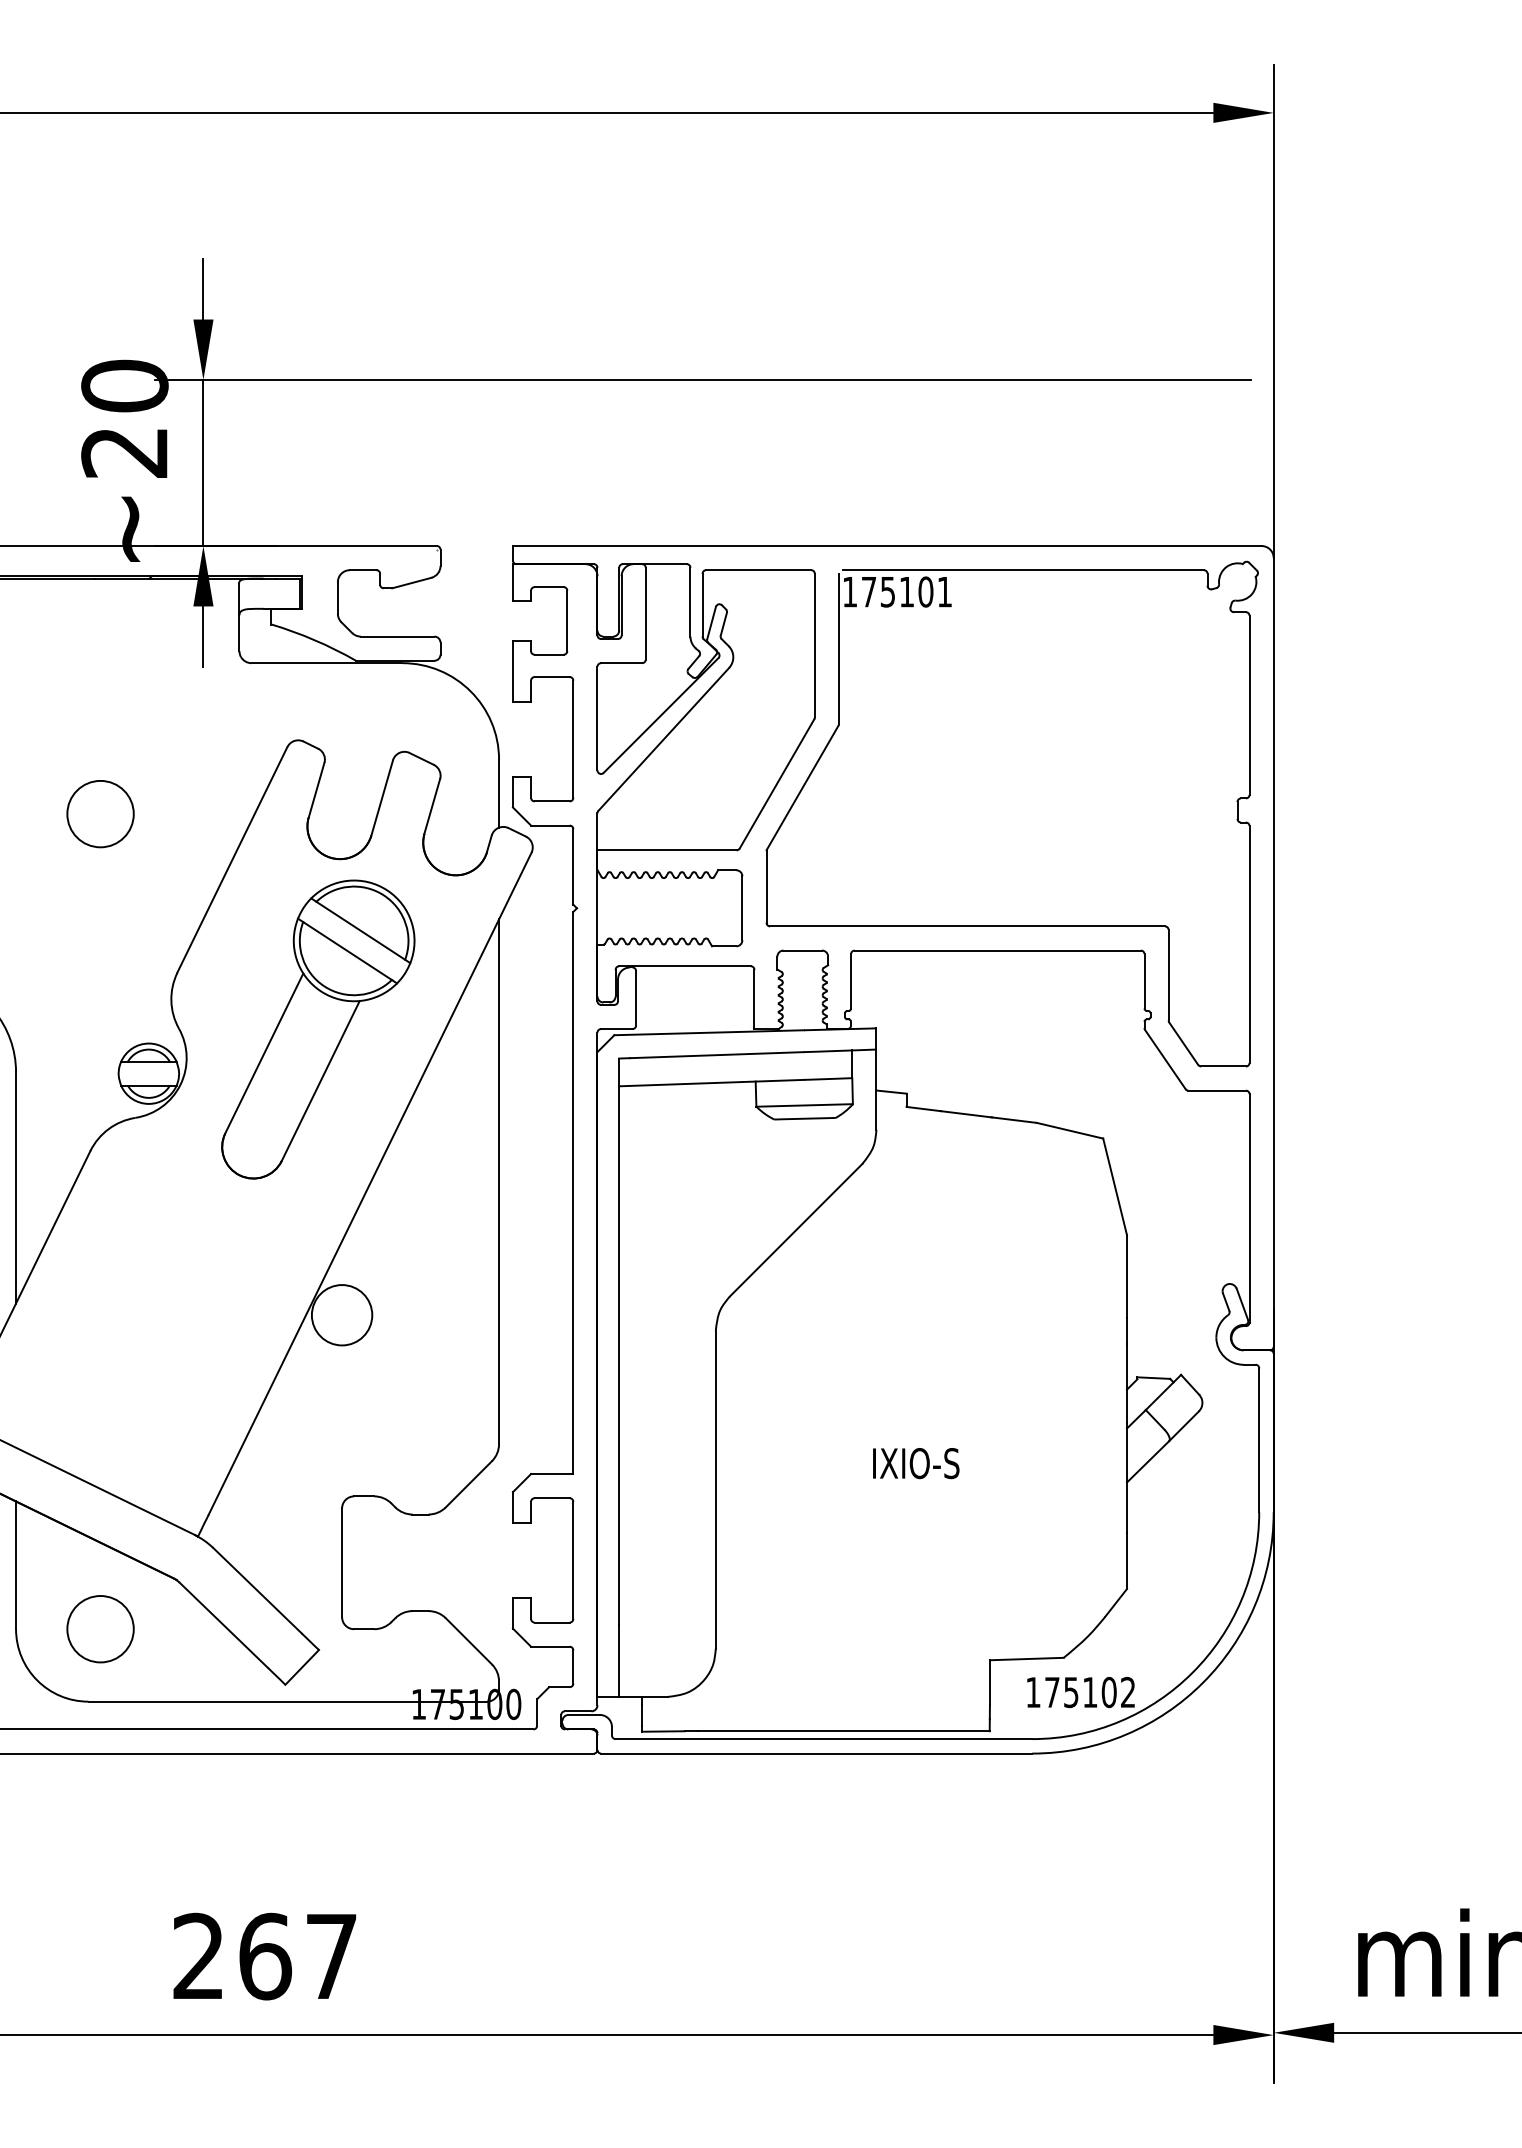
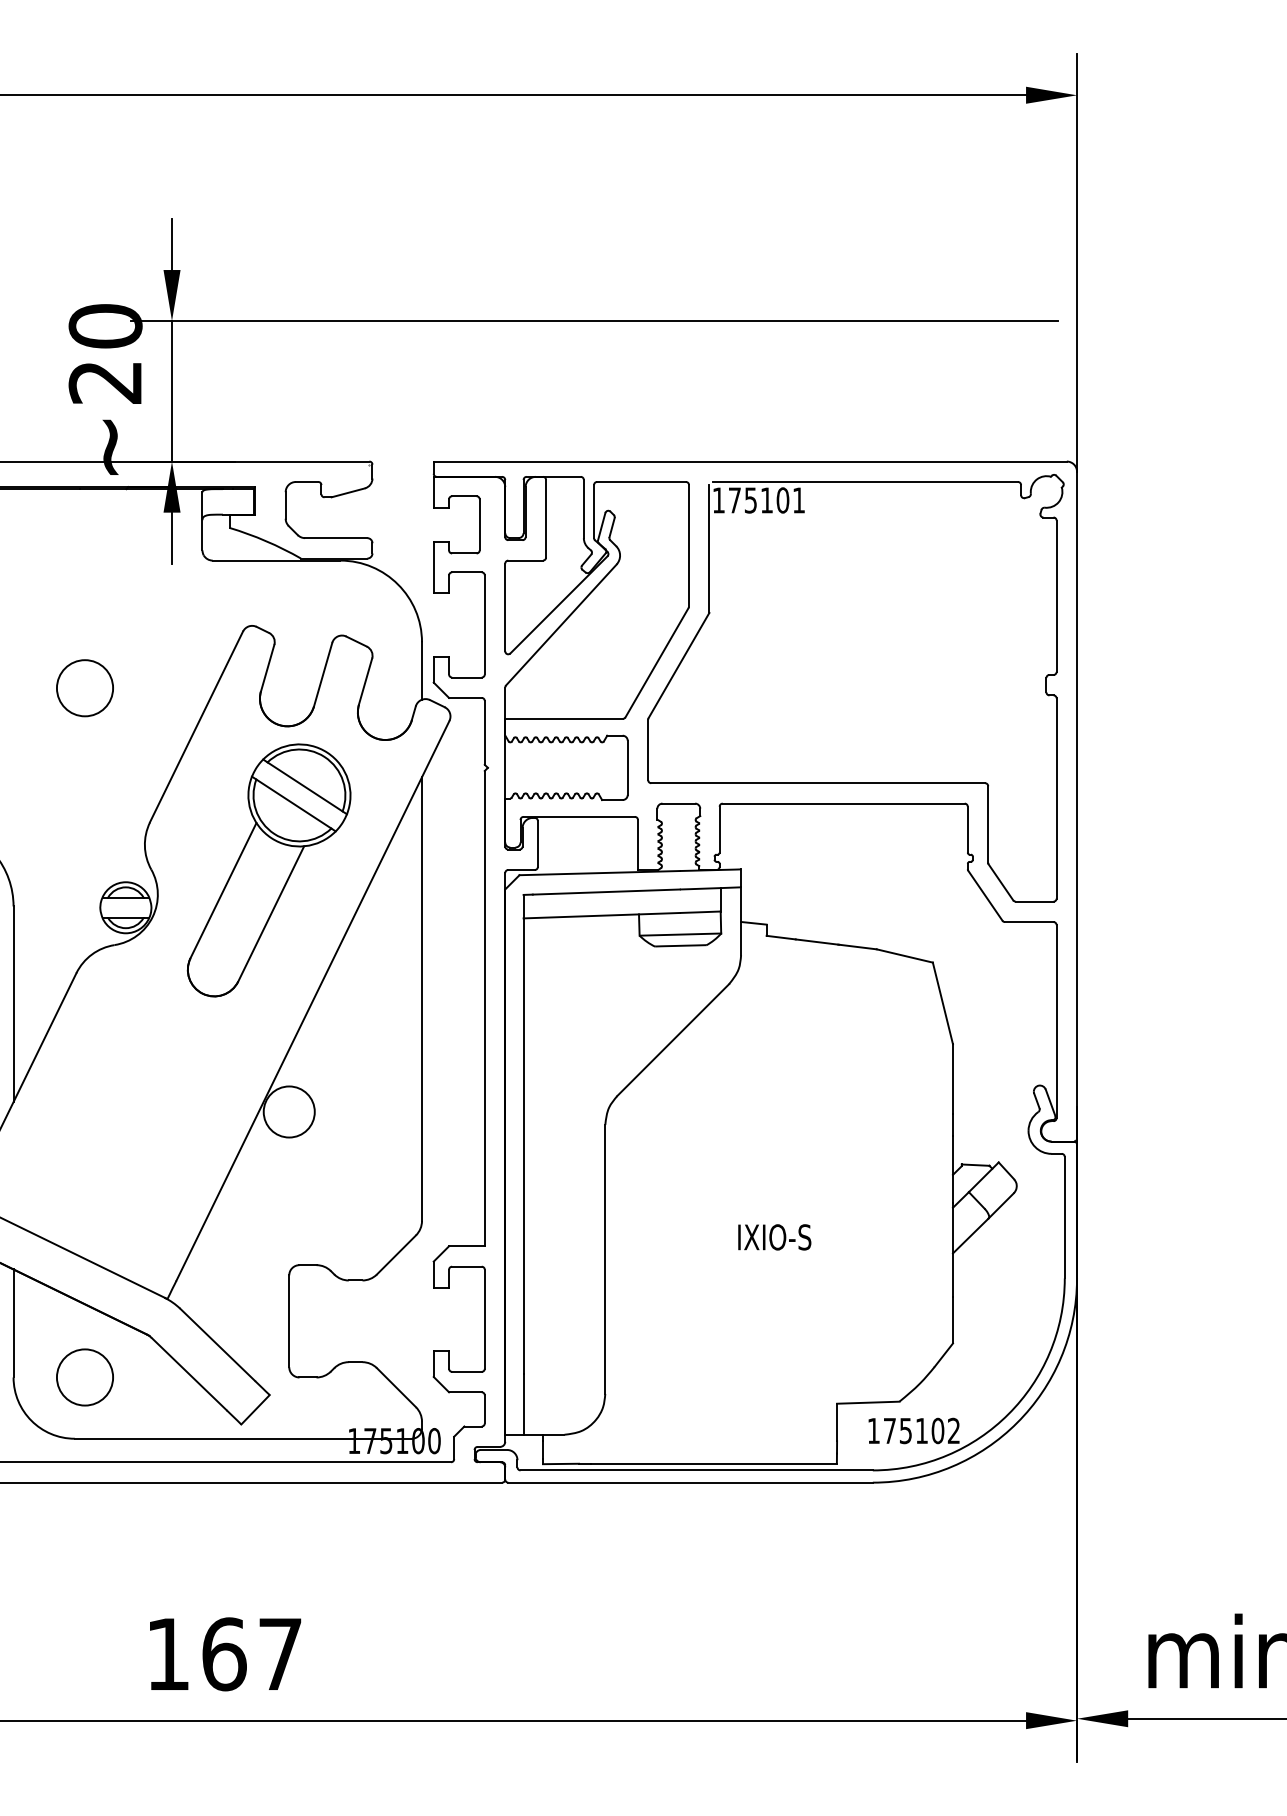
text: (198, 1955) -> (167, 1653), 267 -> 167

